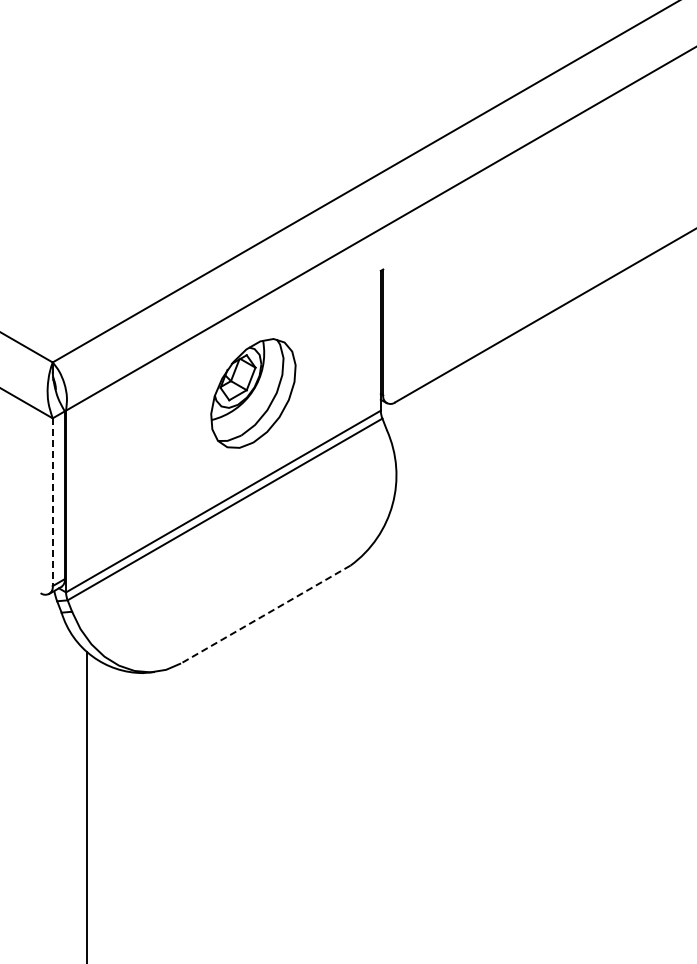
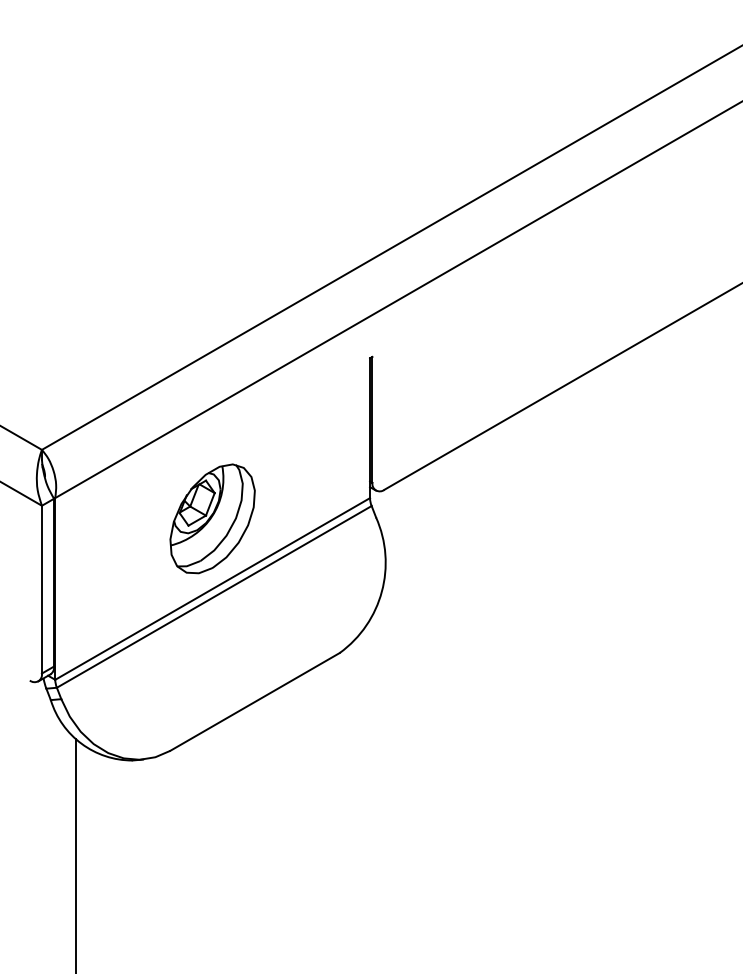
part: (253, 393) -> (212, 518), moved
line: (52, 502) -> (41, 589), dashed -> solid
line: (266, 614) -> (255, 701), dashed -> solid

